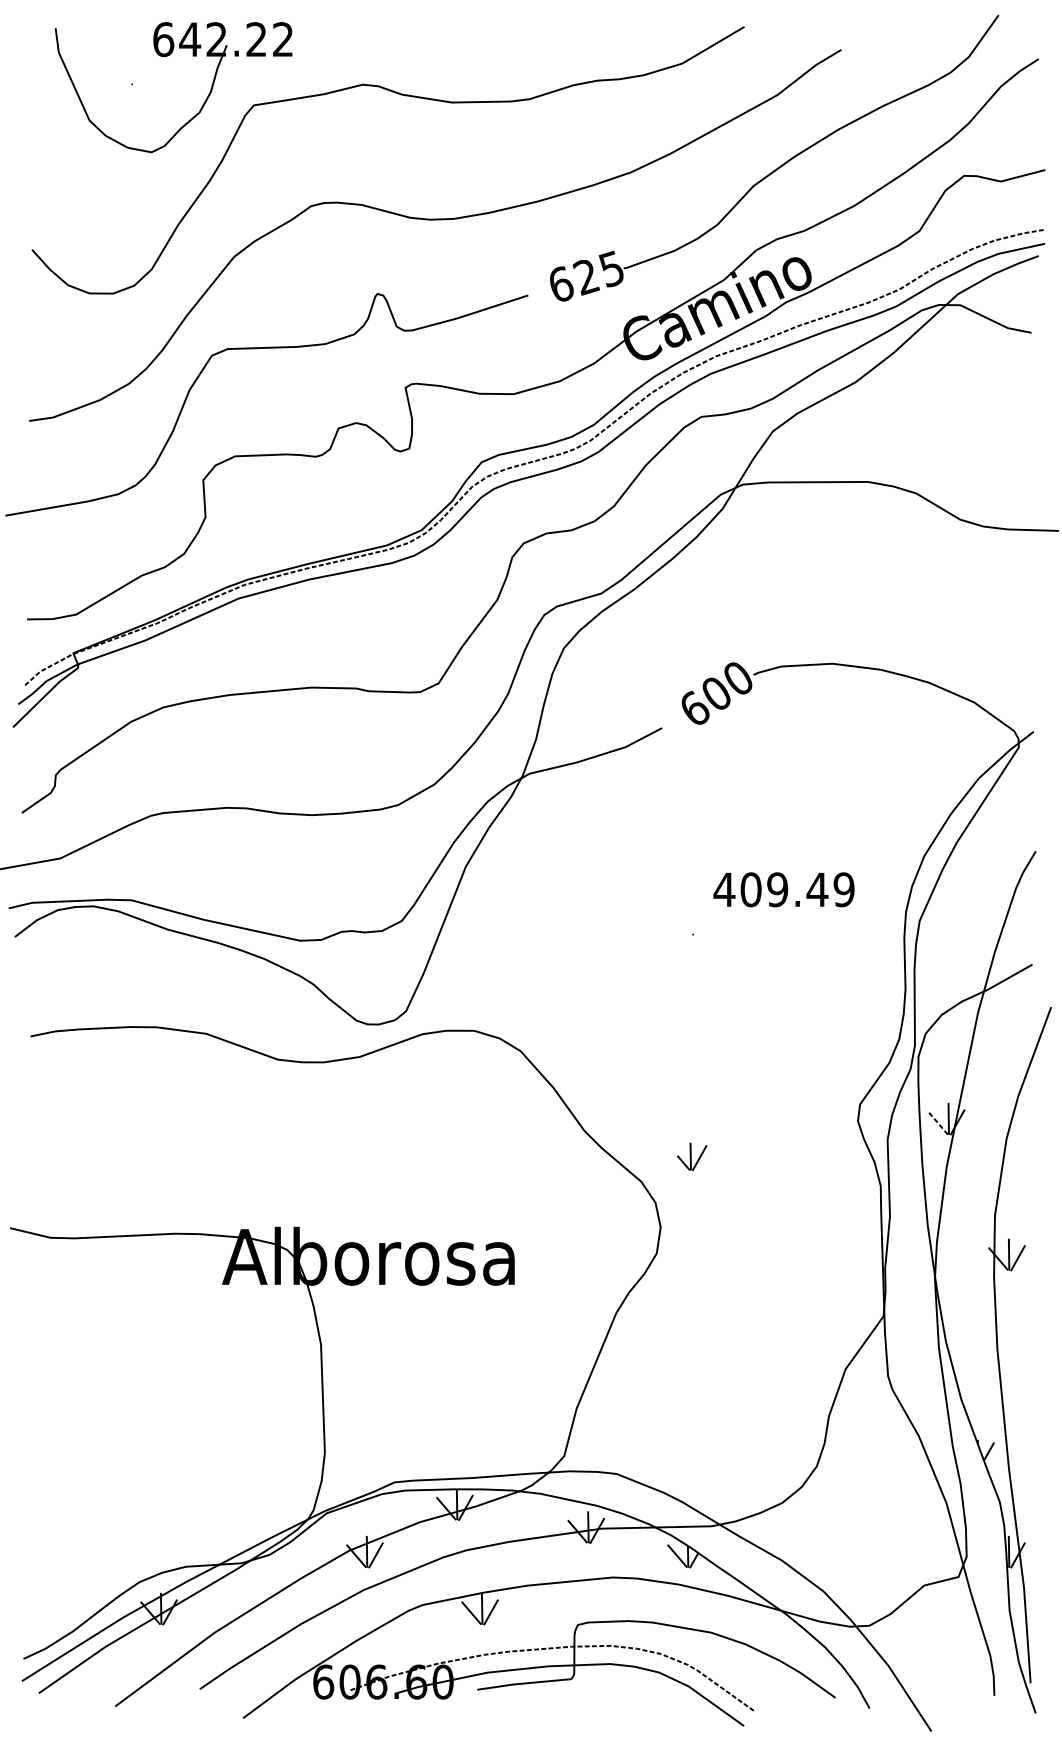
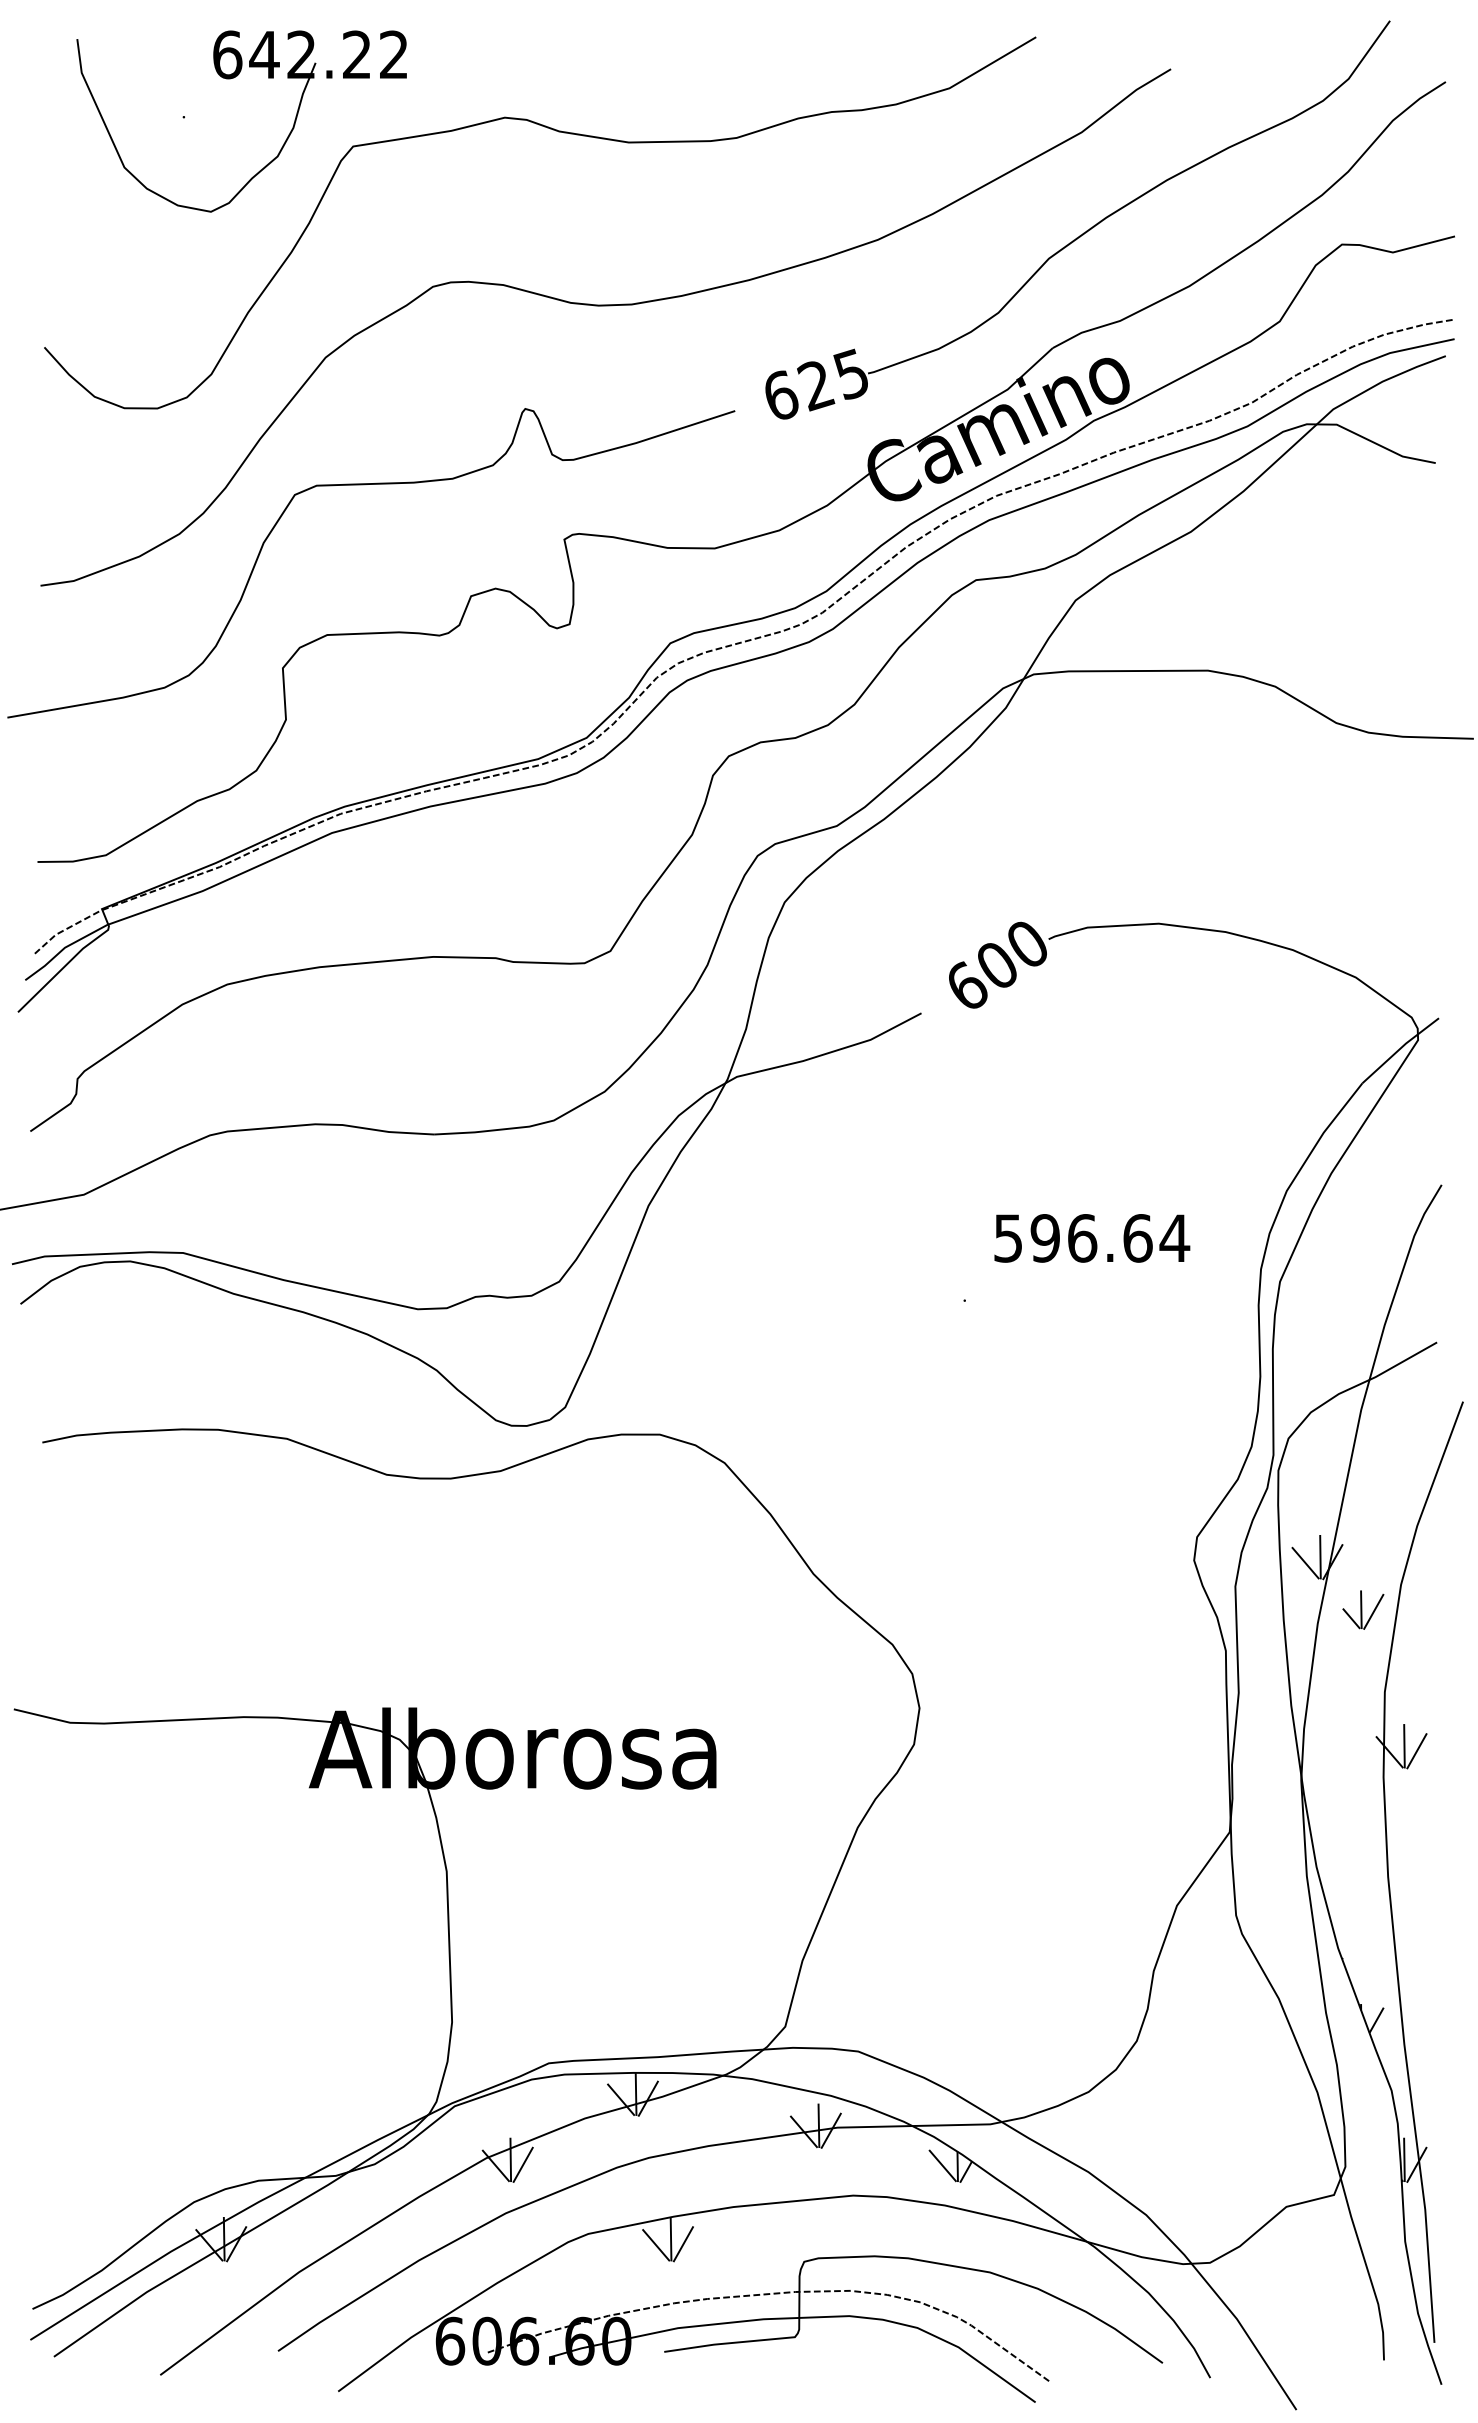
text: (784, 889) -> (1091, 1238), 409.49 -> 596.64
line: (937, 1123) -> (1305, 1563), dashed -> solid
part: (692, 1156) -> (1363, 1609), moved

